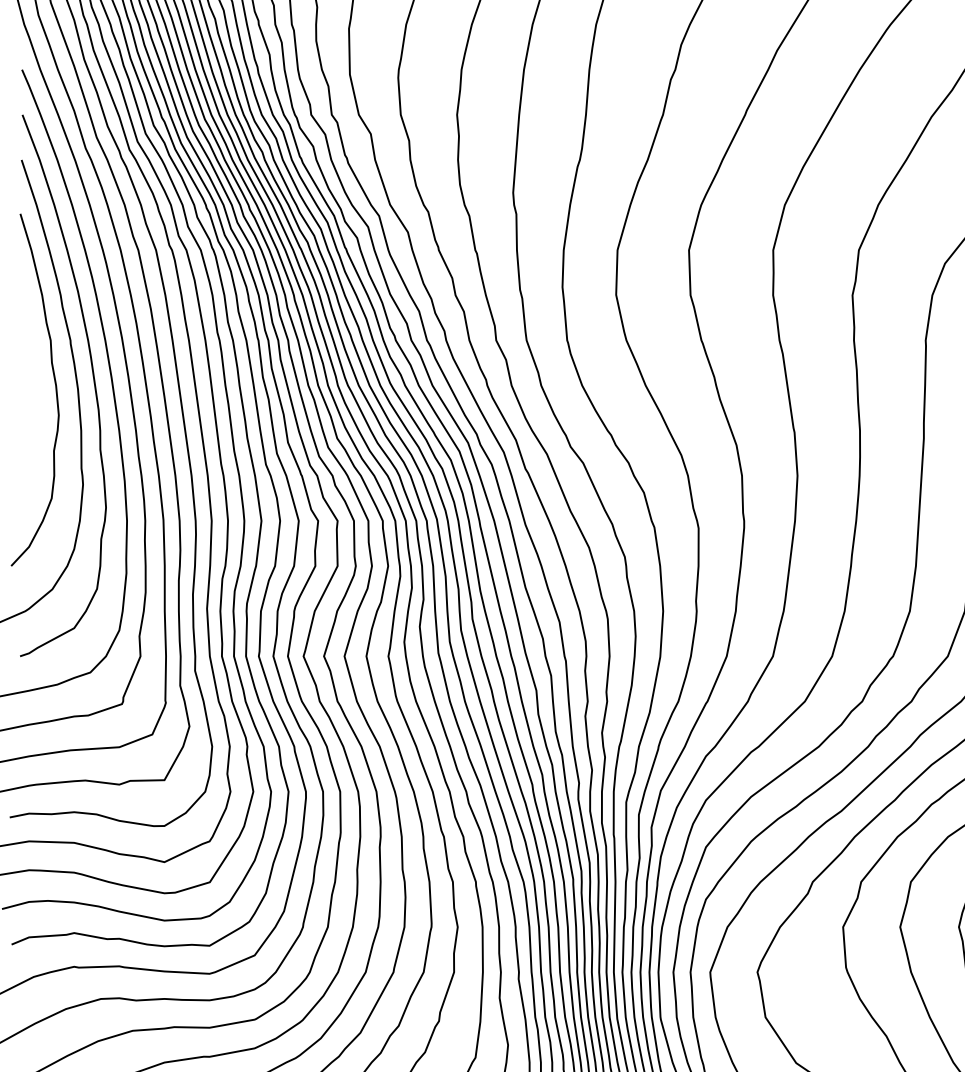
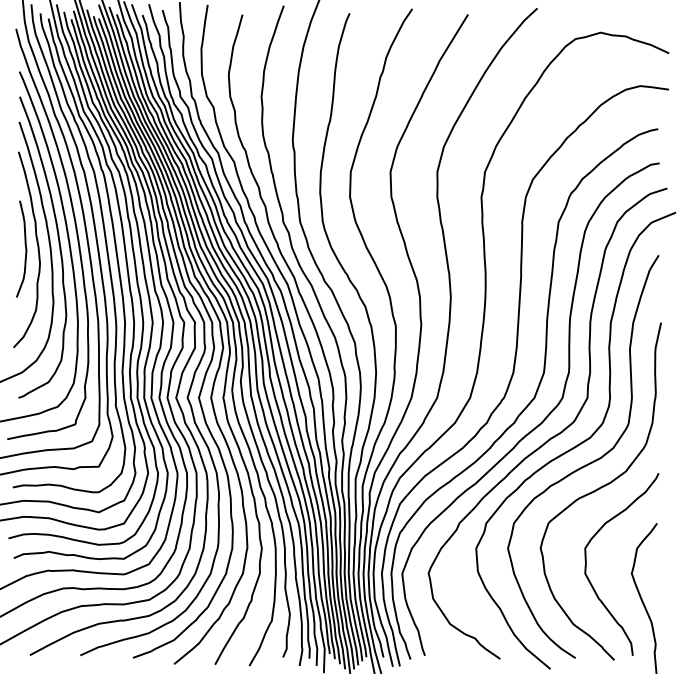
curve: (32, 387) -> (25, 248), added

